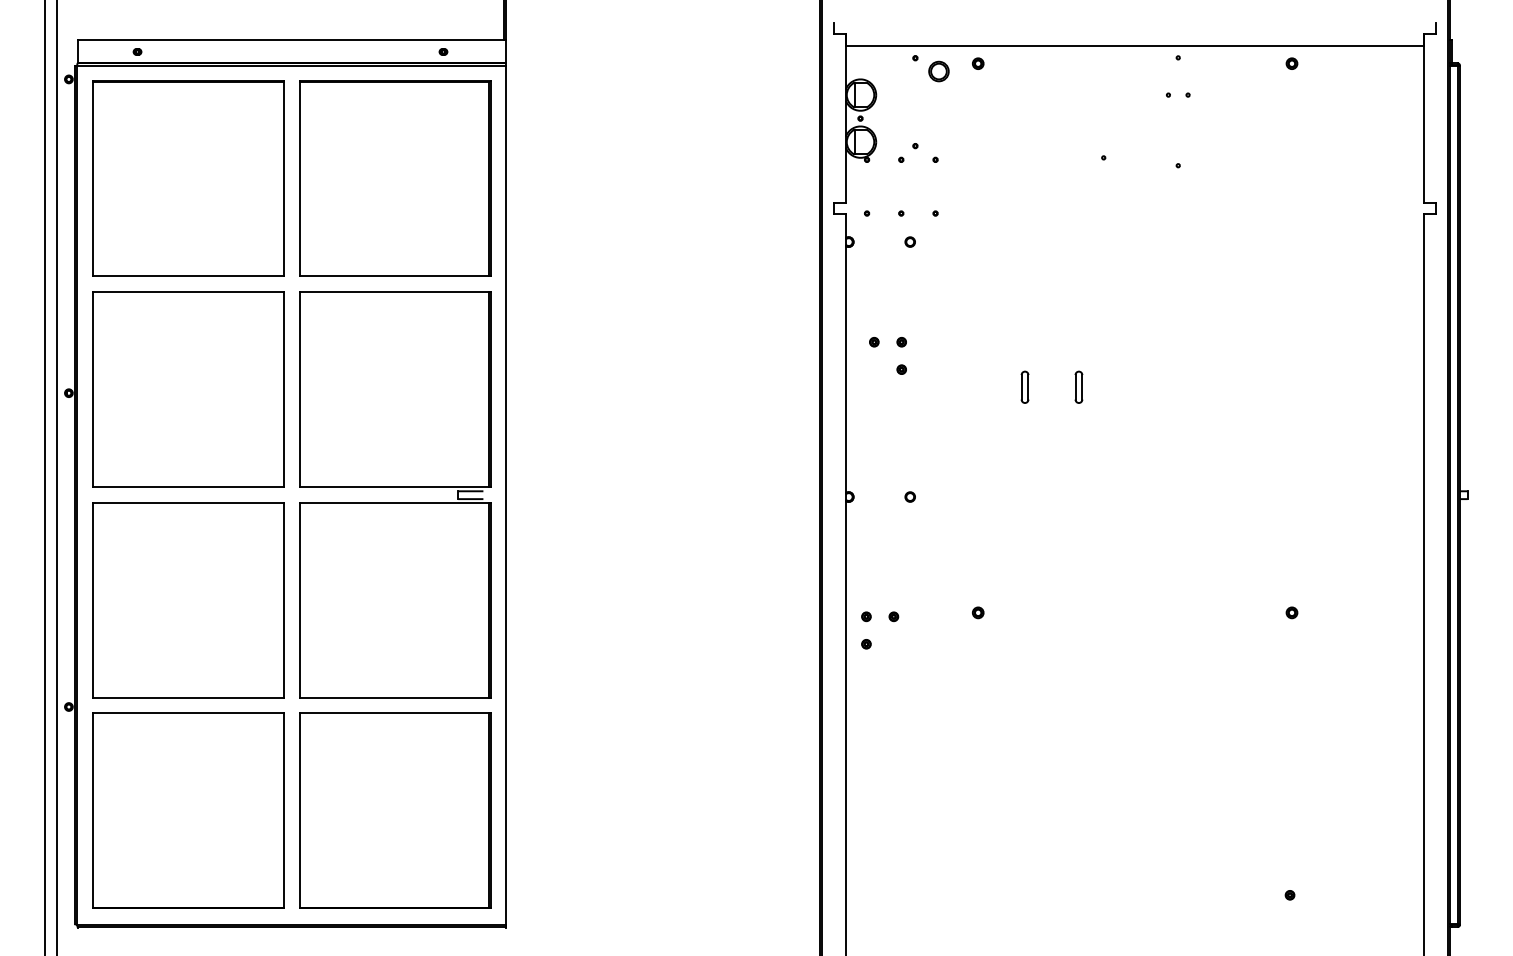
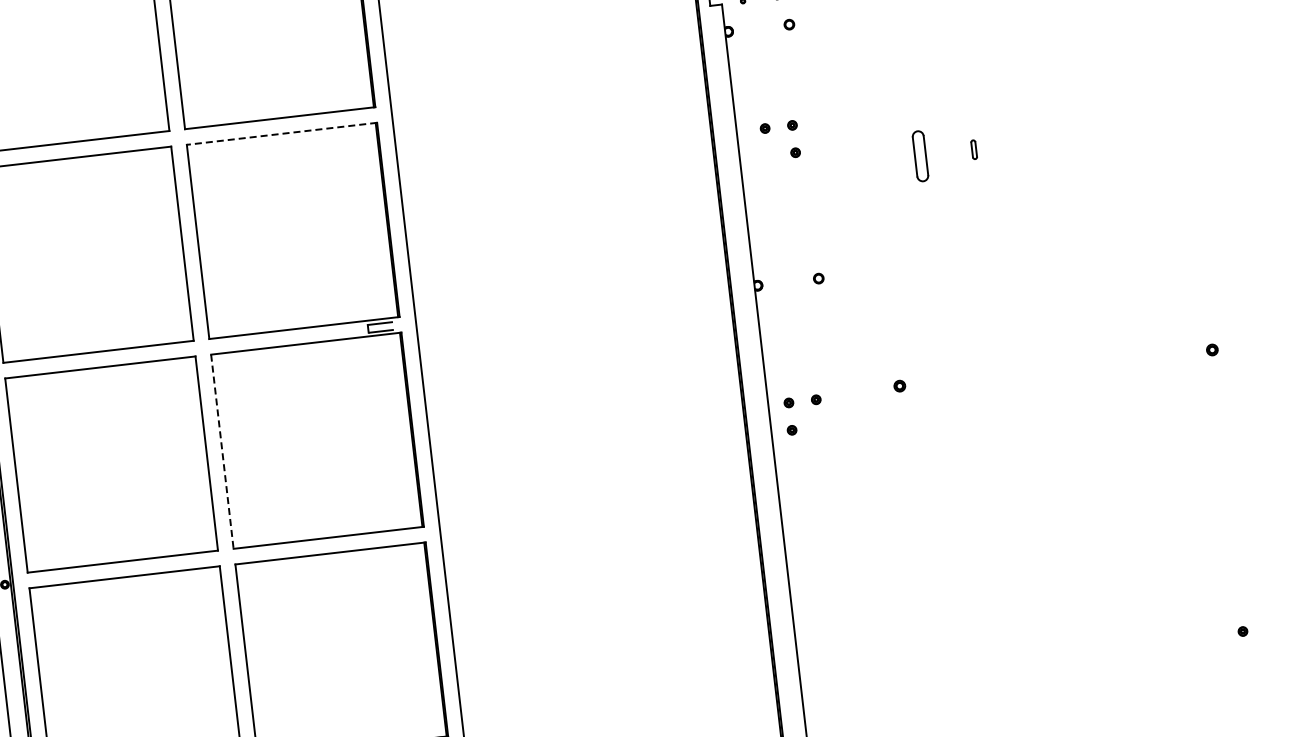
line: (395, 292) -> (282, 134), solid -> dashed
part: (1024, 386) -> (919, 155), size x1.6
part: (1078, 386) -> (973, 149), size x0.6
line: (299, 600) -> (222, 452), solid -> dashed

